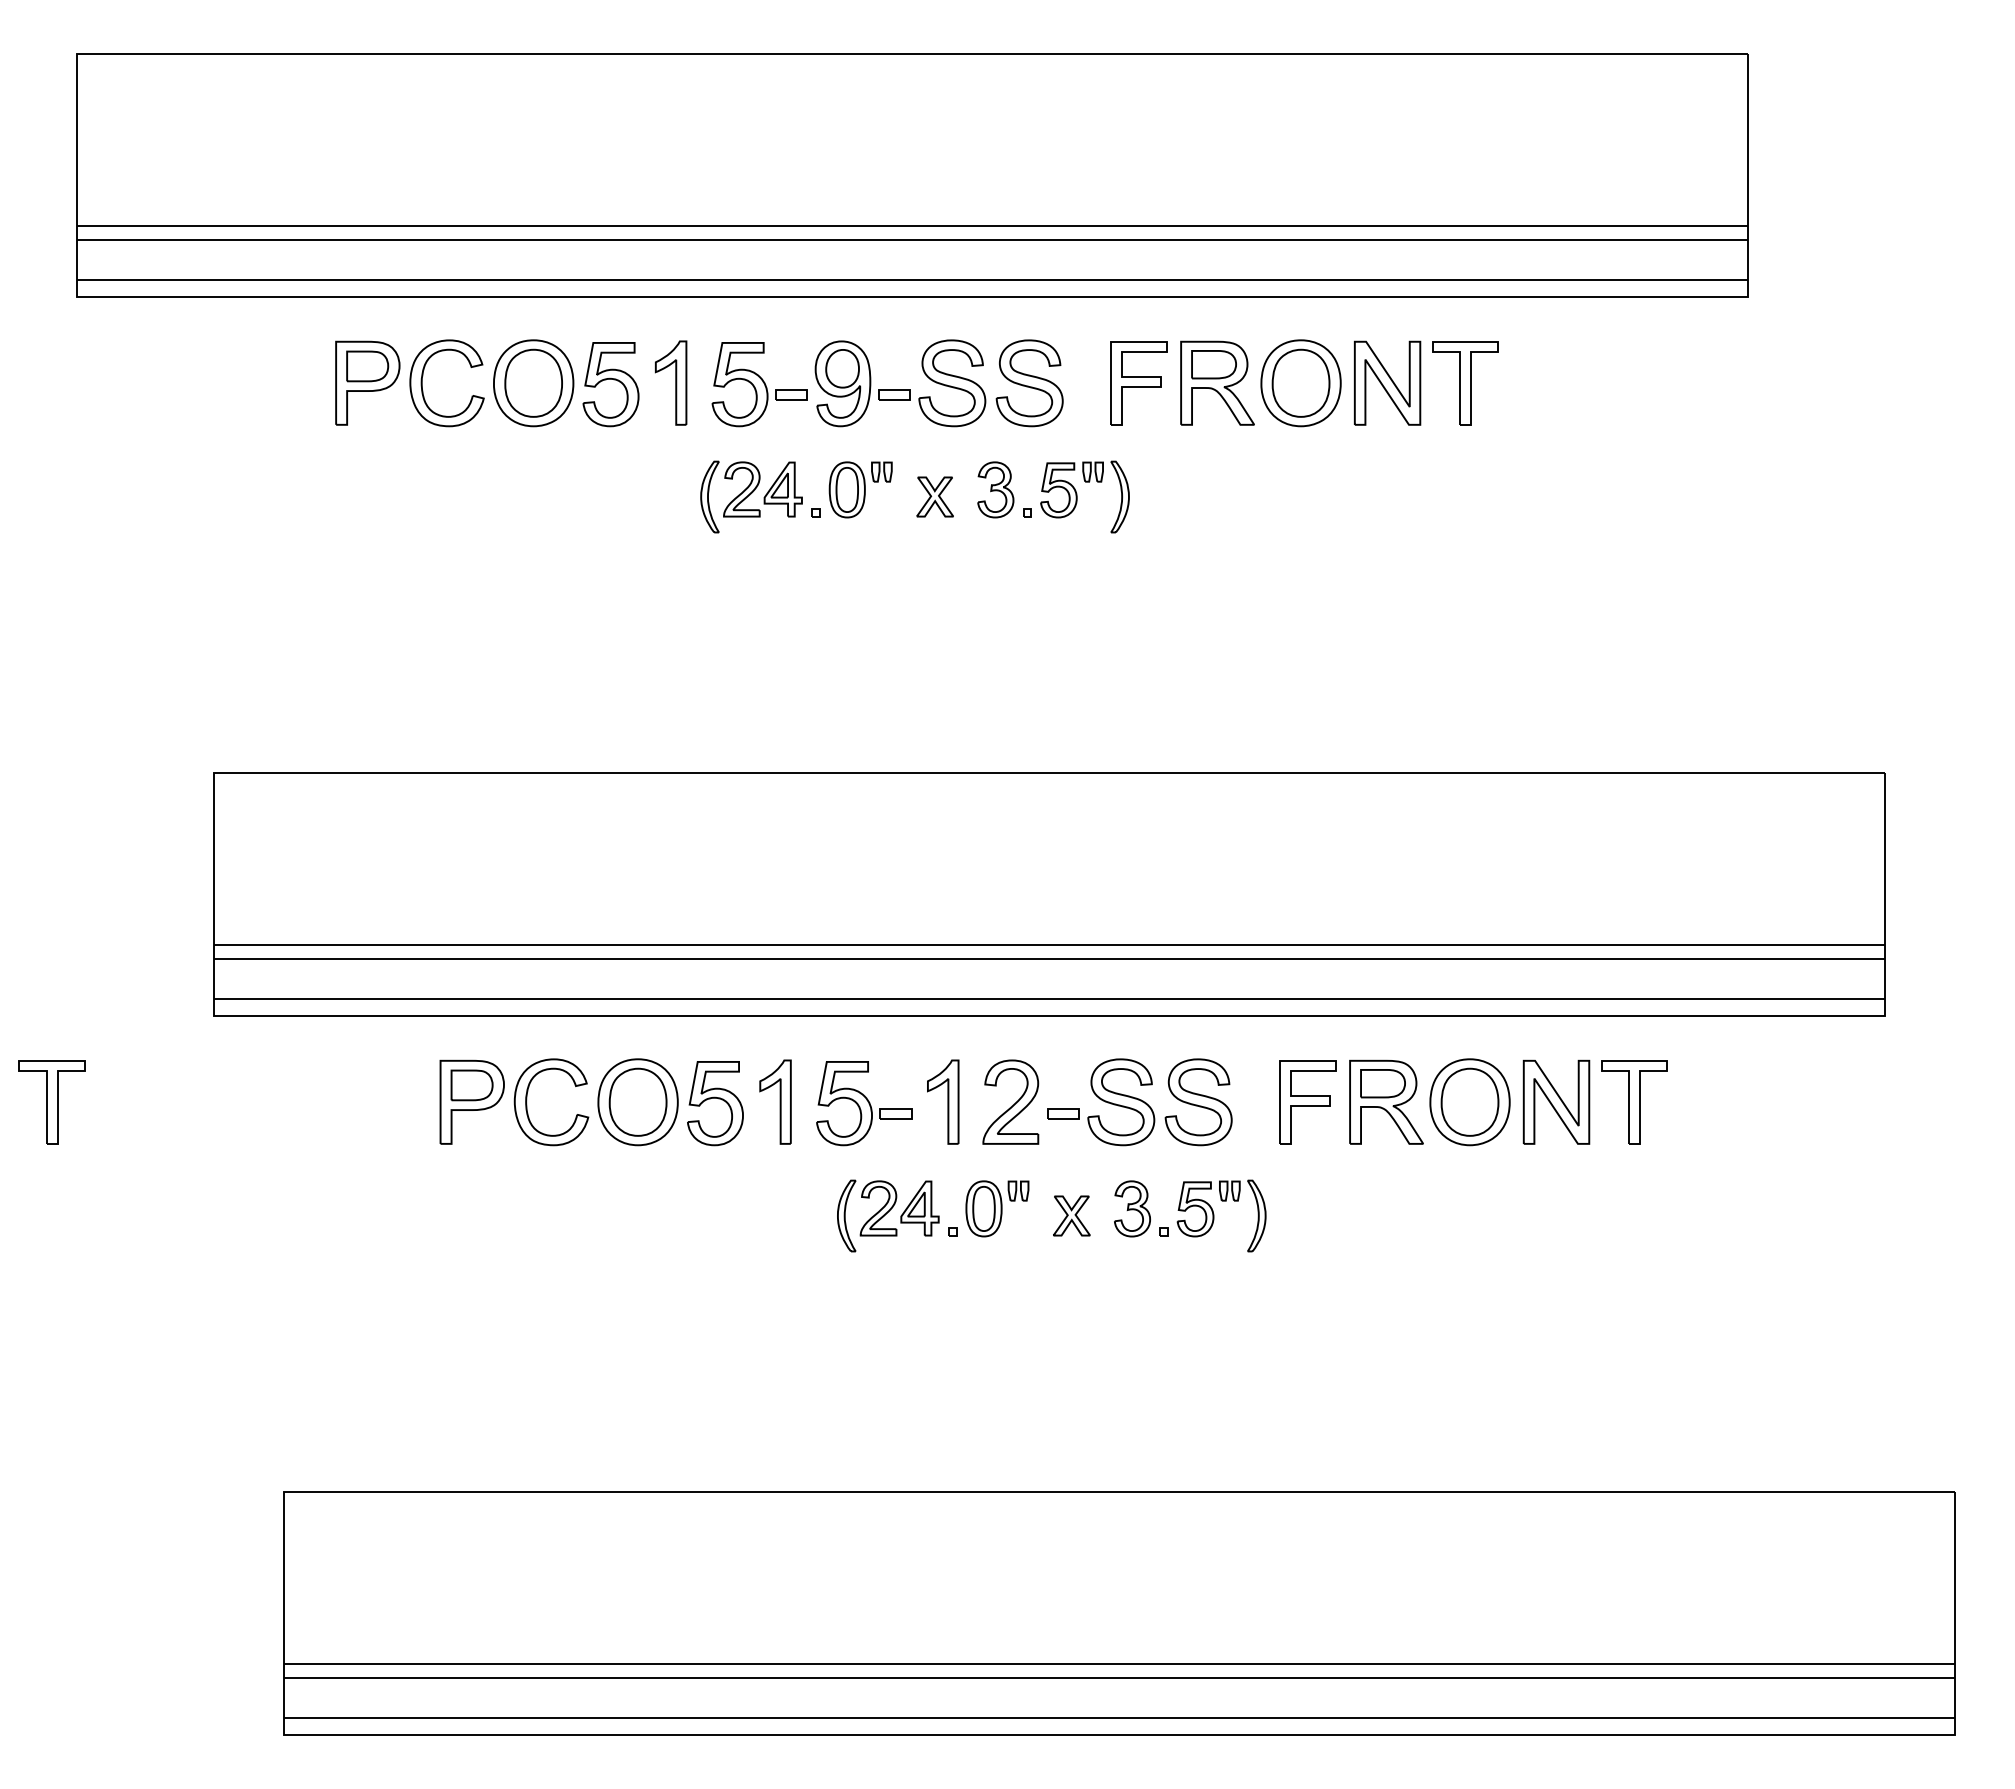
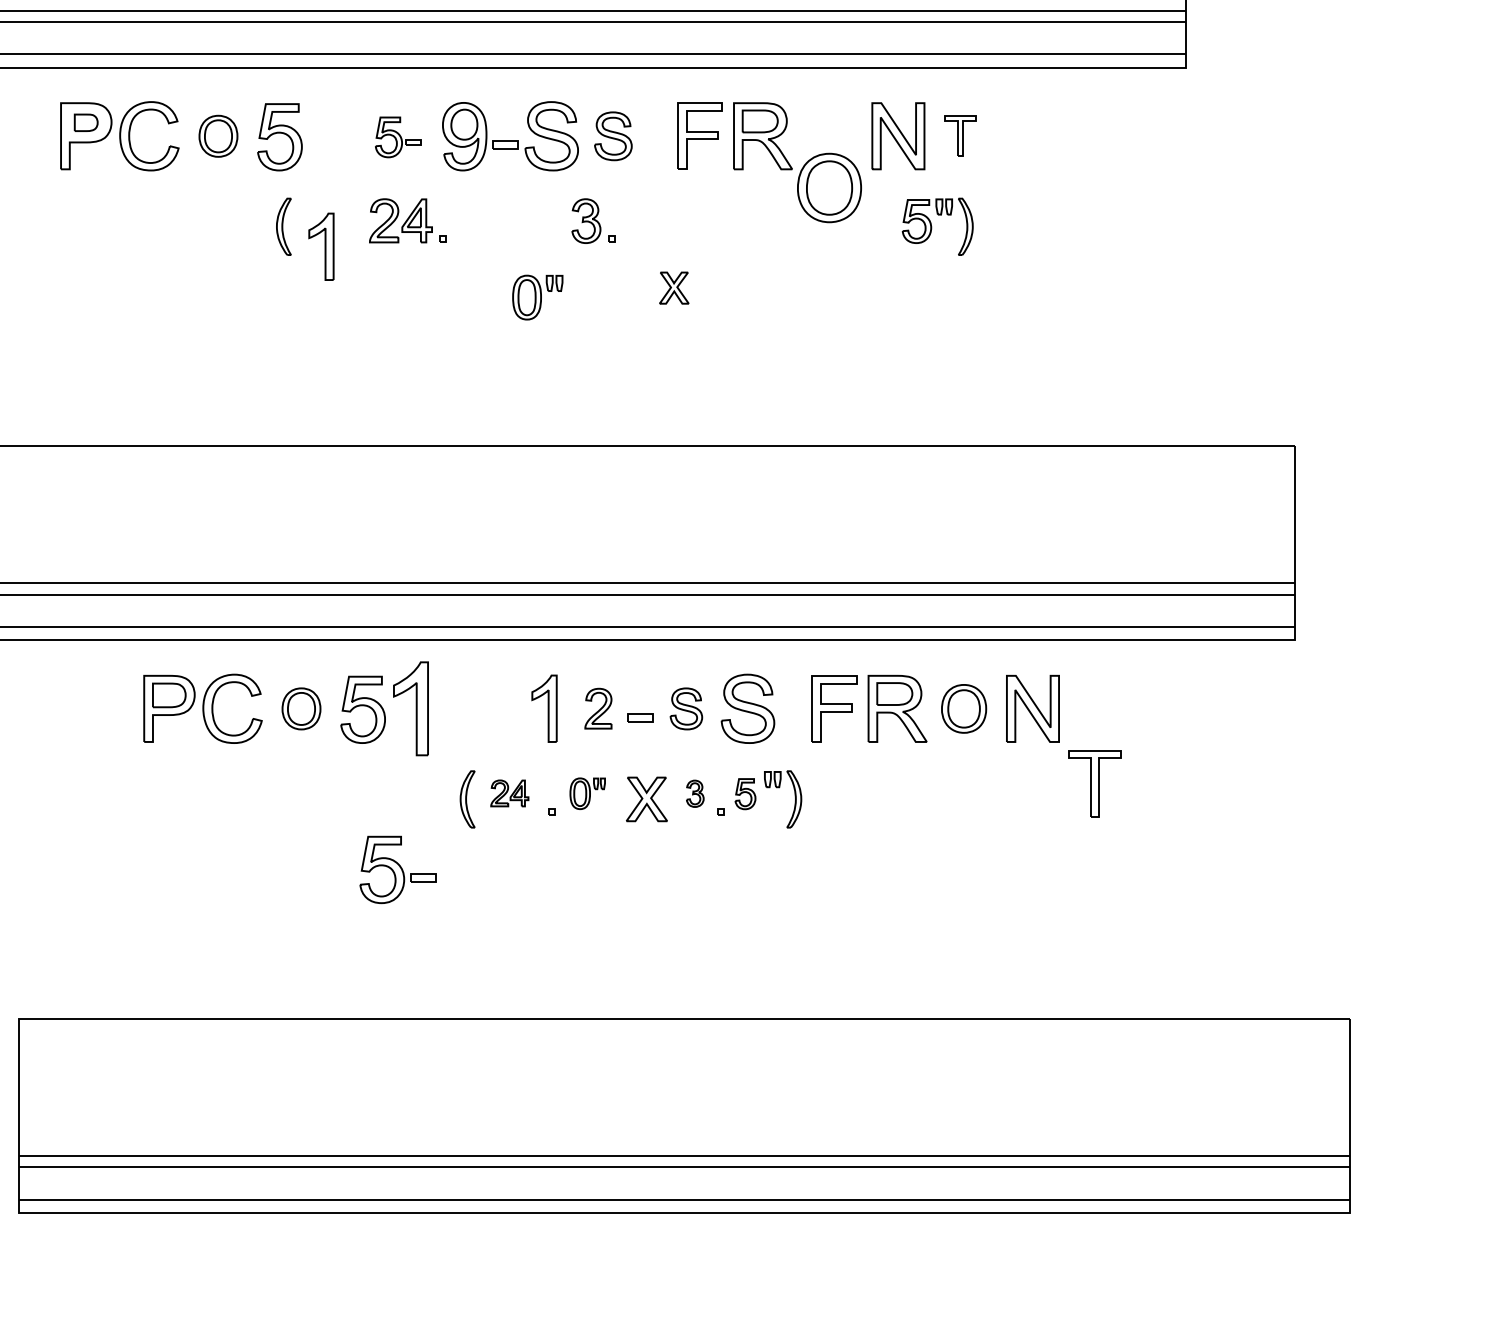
part: (367, 366) -> (86, 122), size x0.7
part: (671, 382) -> (321, 246), moved
part: (533, 383) -> (218, 136), size x0.6
part: (1029, 383) -> (613, 136), size x0.7
part: (1300, 383) -> (829, 188), moved
part: (1465, 383) -> (960, 136), size x0.6
part: (759, 384) -> (398, 137), size x0.6
part: (860, 489) -> (537, 297), moved
part: (709, 496) -> (283, 226), moved
part: (934, 496) -> (673, 287), moved
part: (1077, 496) -> (931, 226), moved
part: (775, 1101) -> (410, 708), size x1.4
part: (1010, 1101) -> (598, 708), size x0.6
part: (637, 1102) -> (301, 709), size x0.6
part: (1121, 1102) -> (686, 709), size x0.6
part: (1469, 1102) -> (963, 709), size x0.7
part: (1634, 1102) -> (1095, 783), moved
part: (864, 1103) -> (398, 869), moved
part: (899, 1208) -> (509, 793), size x0.6
part: (997, 1208) -> (587, 793), size x0.7
part: (1132, 1208) -> (695, 793), size x0.6
part: (1195, 1209) -> (745, 794), size x0.7
part: (1071, 1215) -> (646, 799), size x1.4

